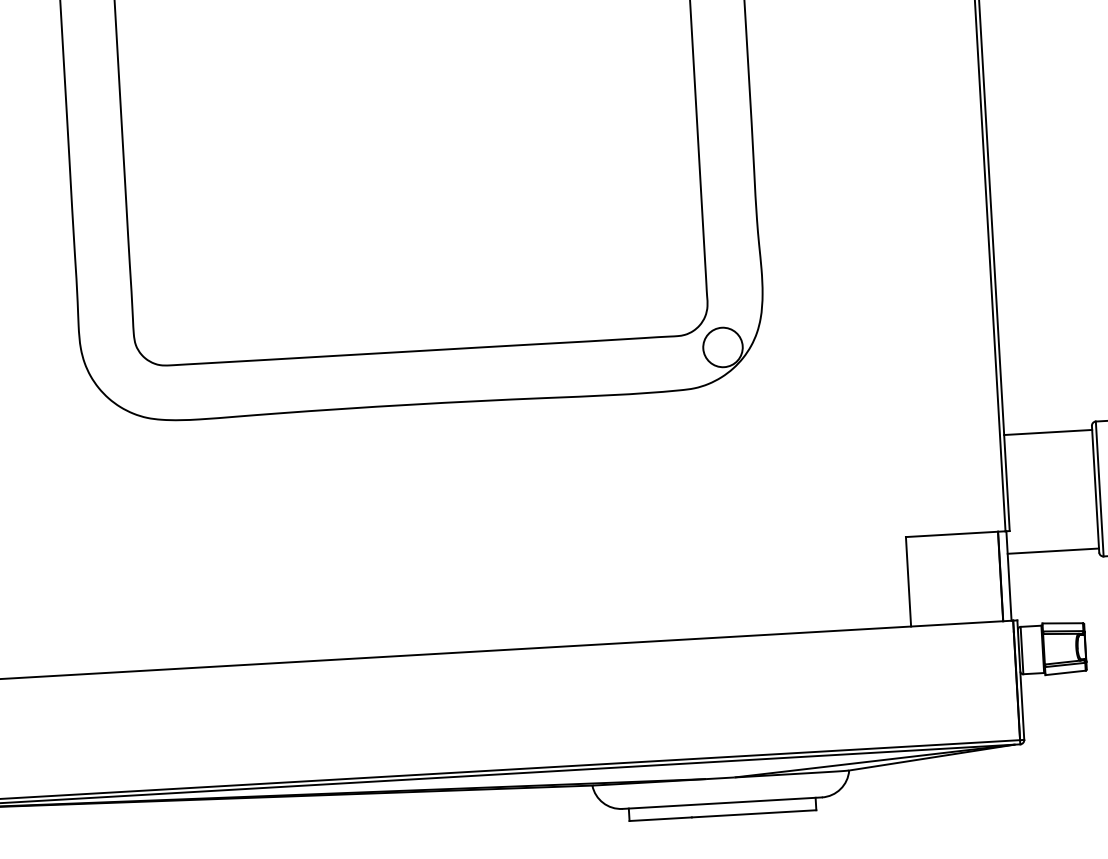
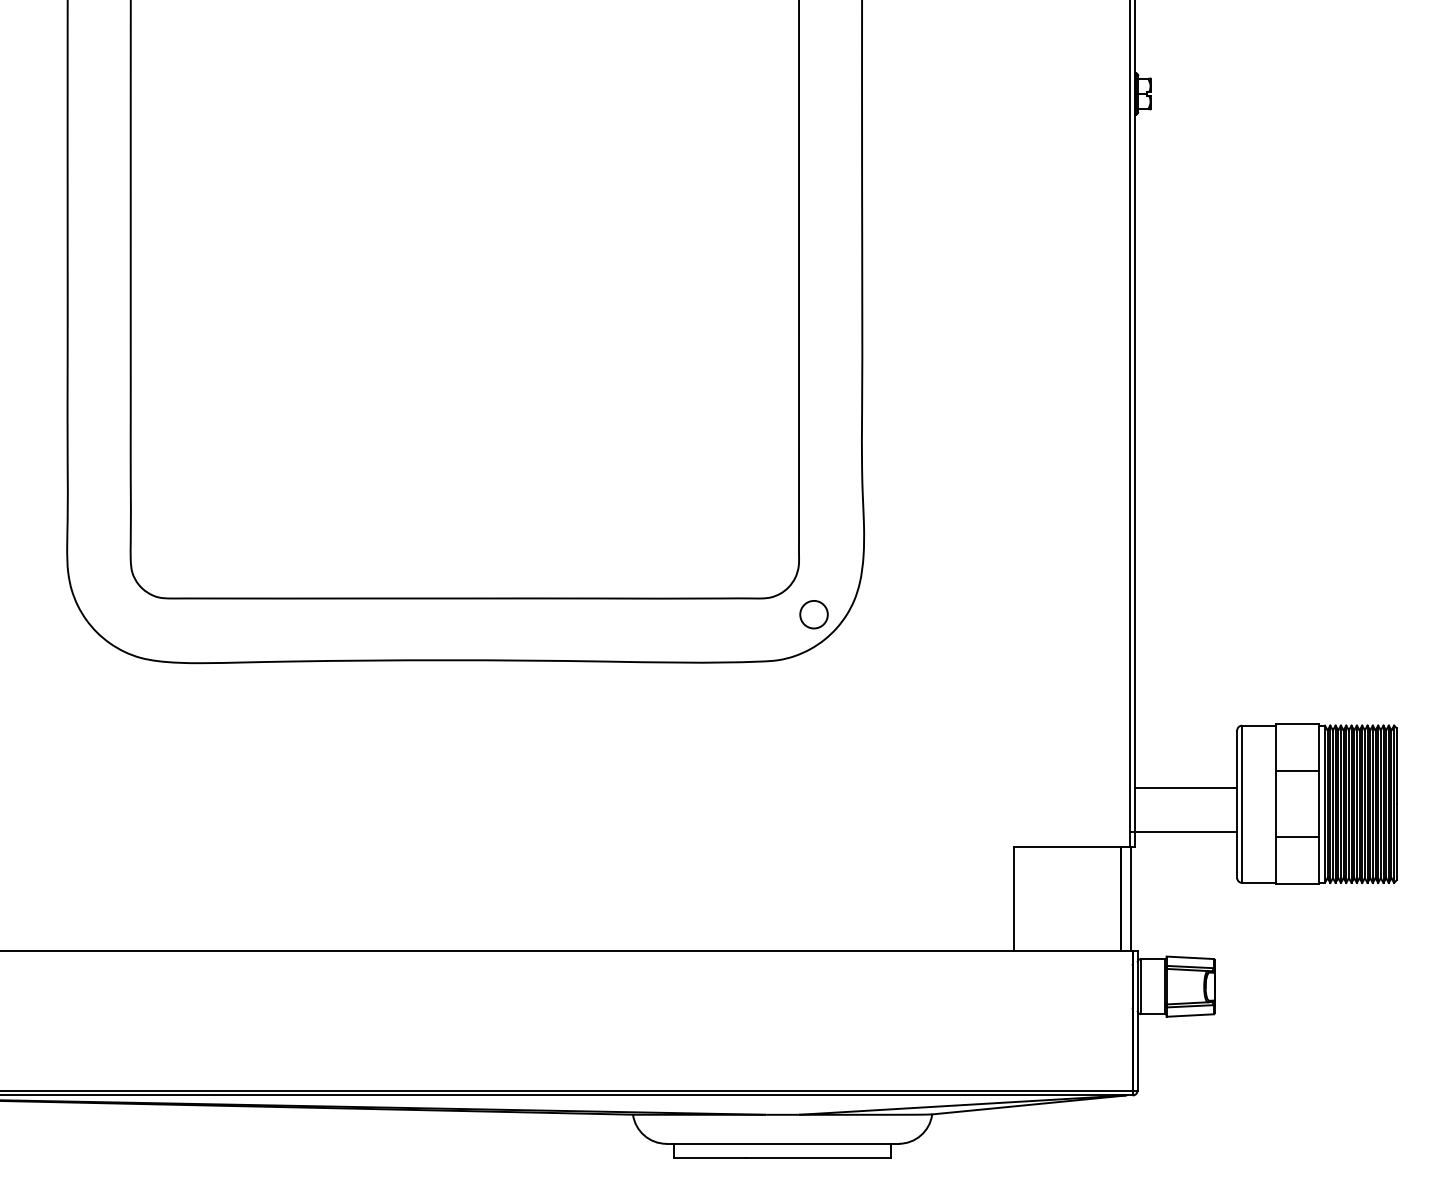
circle: (723, 347) -> (814, 614), size x0.6
line: (1047, 432) -> (1185, 788), moved
line: (1052, 551) -> (1183, 832), moved

